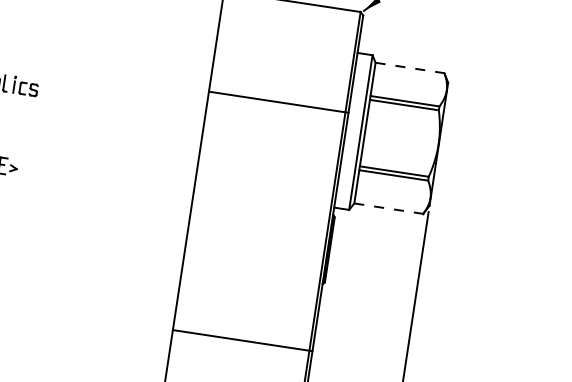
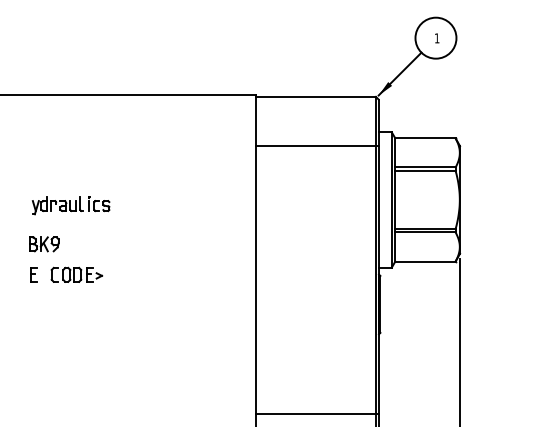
line: (410, 68) -> (425, 138), dashed -> solid
line: (278, 102) -> (317, 145), moved
line: (388, 208) -> (425, 261), dashed -> solid
line: (242, 340) -> (317, 414), moved

